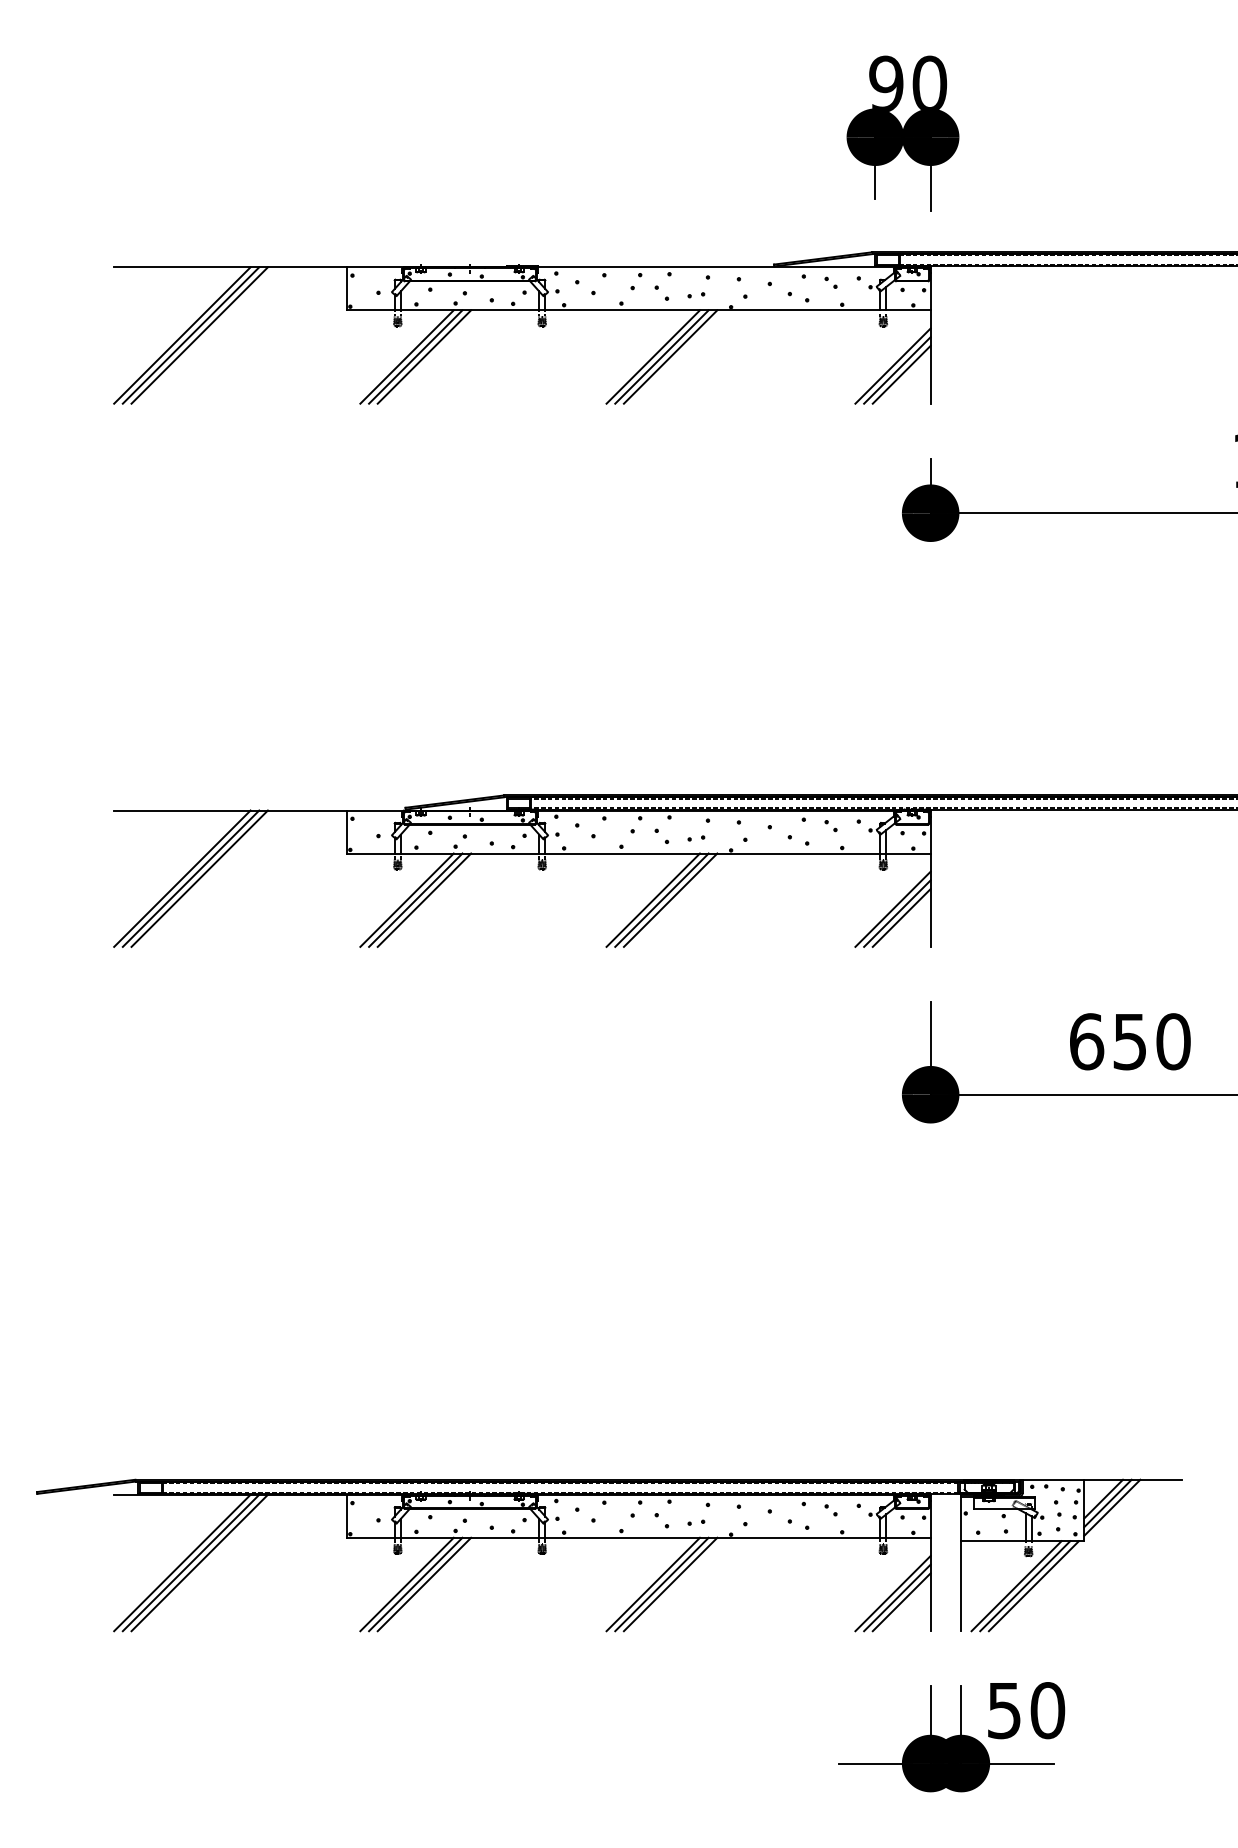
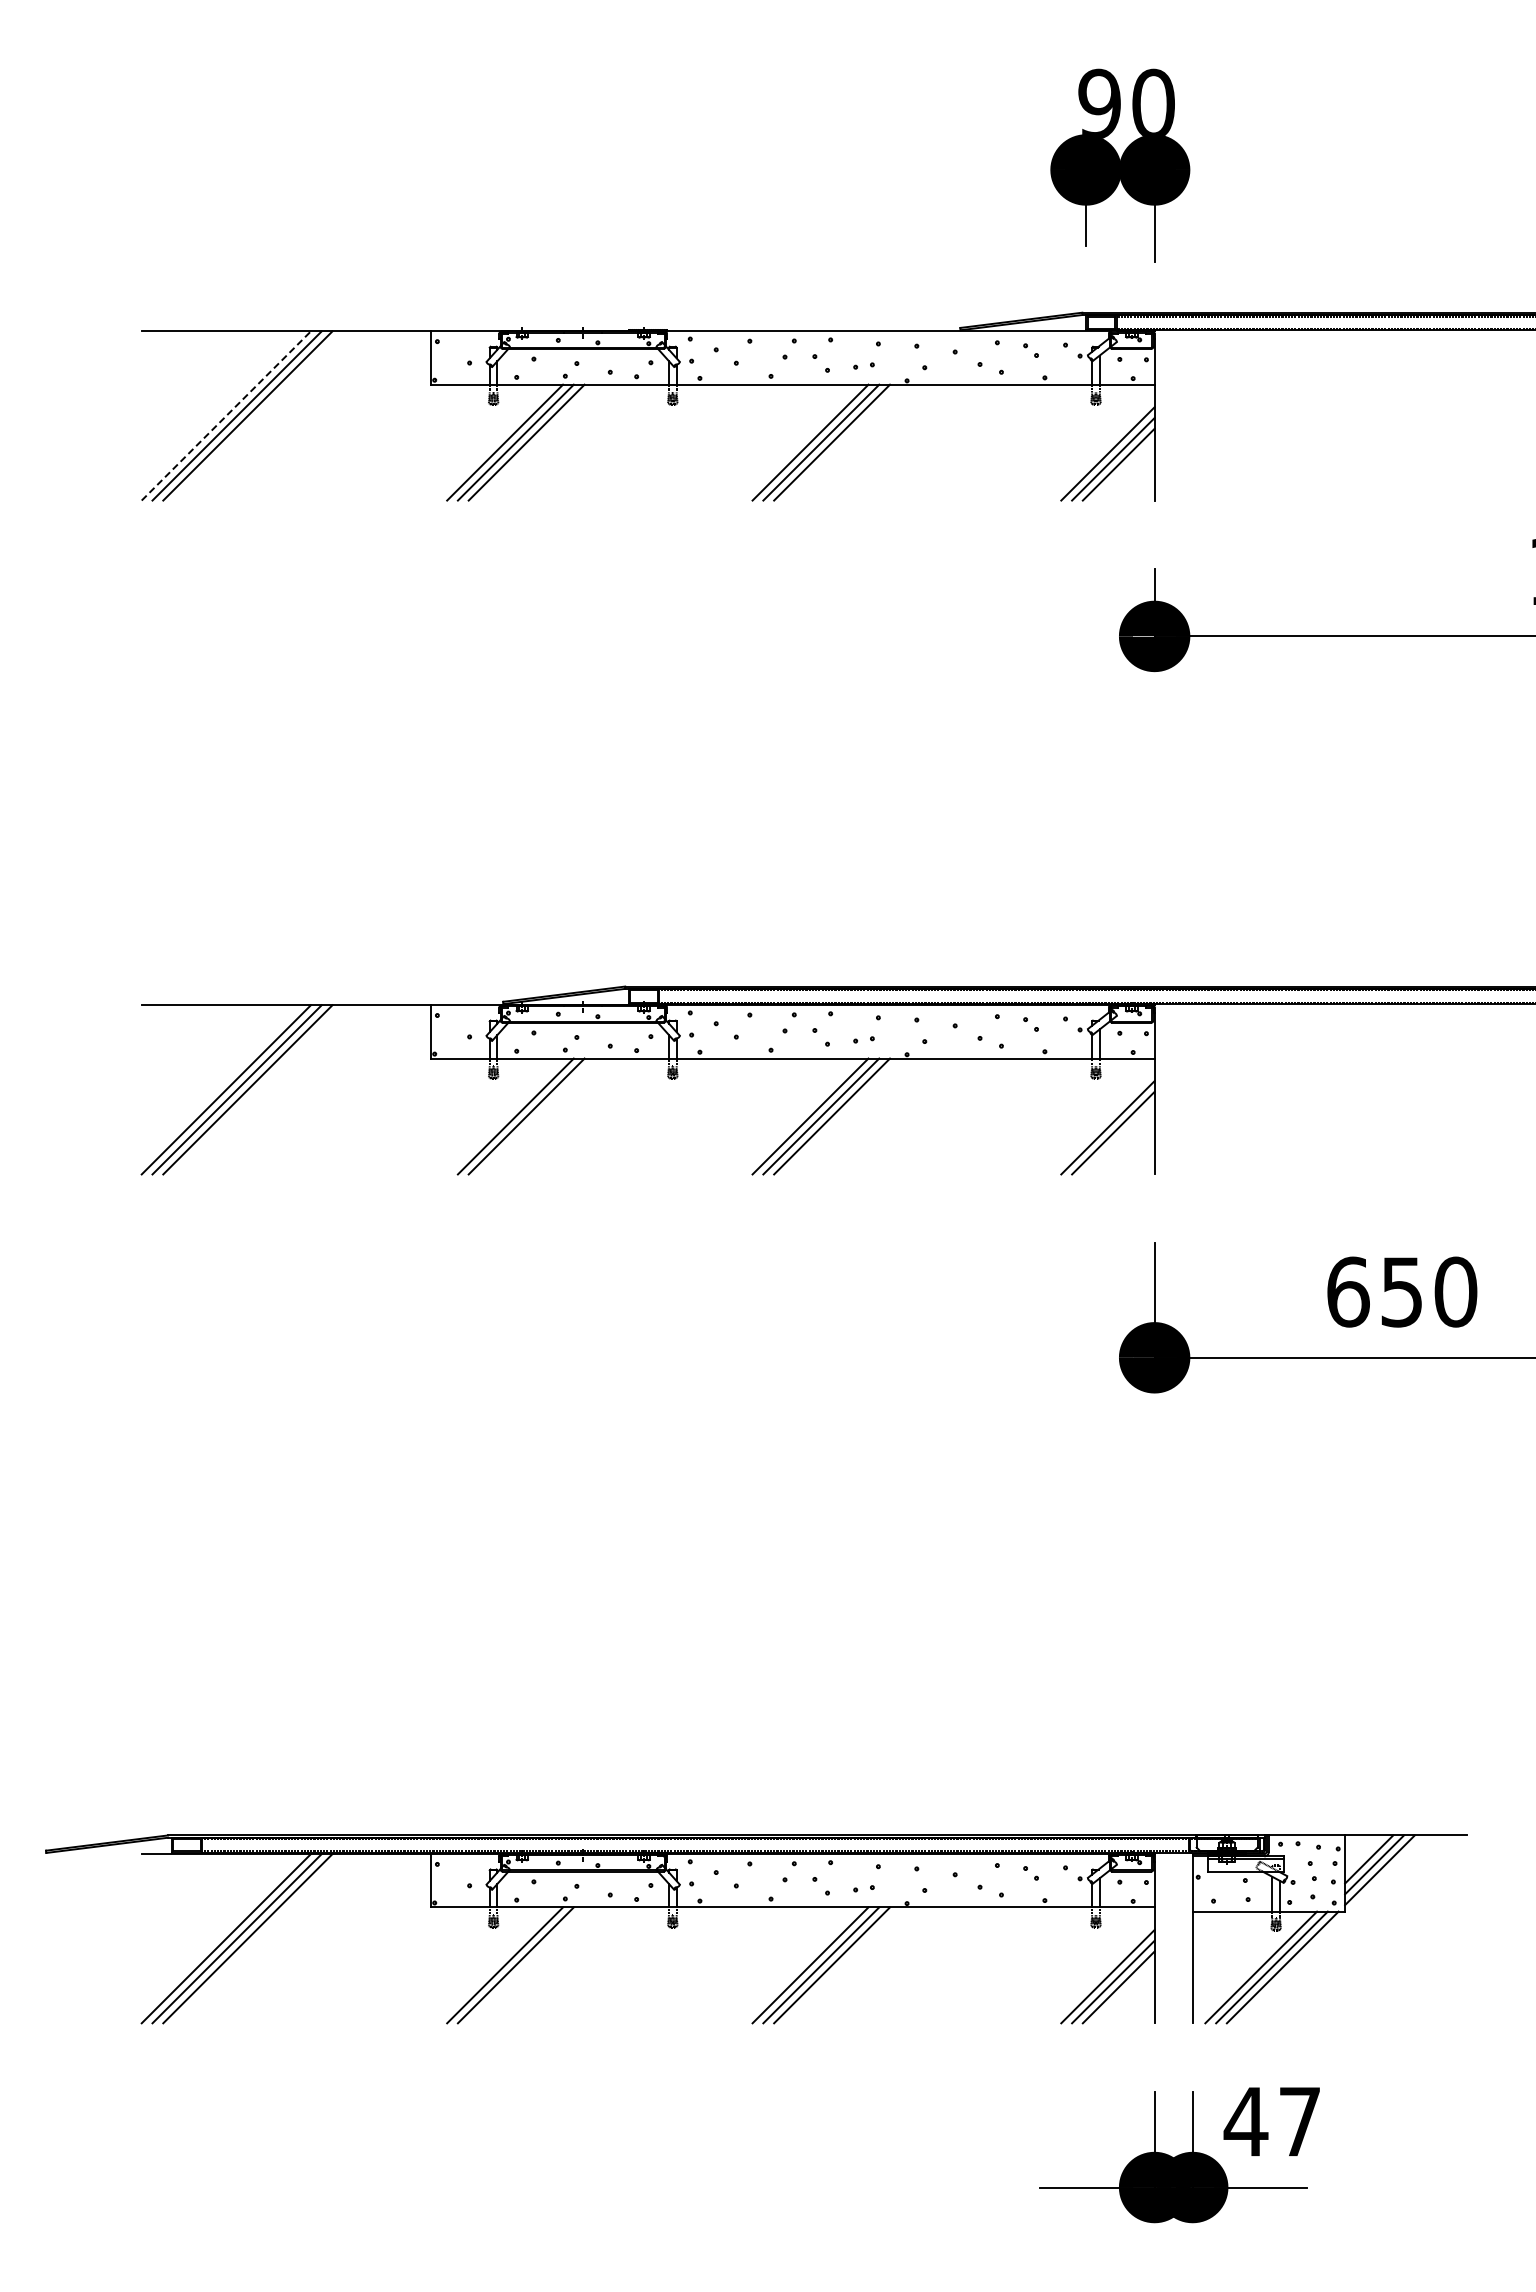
line: (182, 335) -> (226, 415), solid -> dashed
line: (407, 900) -> (505, 1116), removed
line: (901, 917) -> (1118, 1138), removed
line: (424, 1584) -> (526, 1965), removed
text: (1025, 1710) -> (1272, 2121), 50 -> 47

